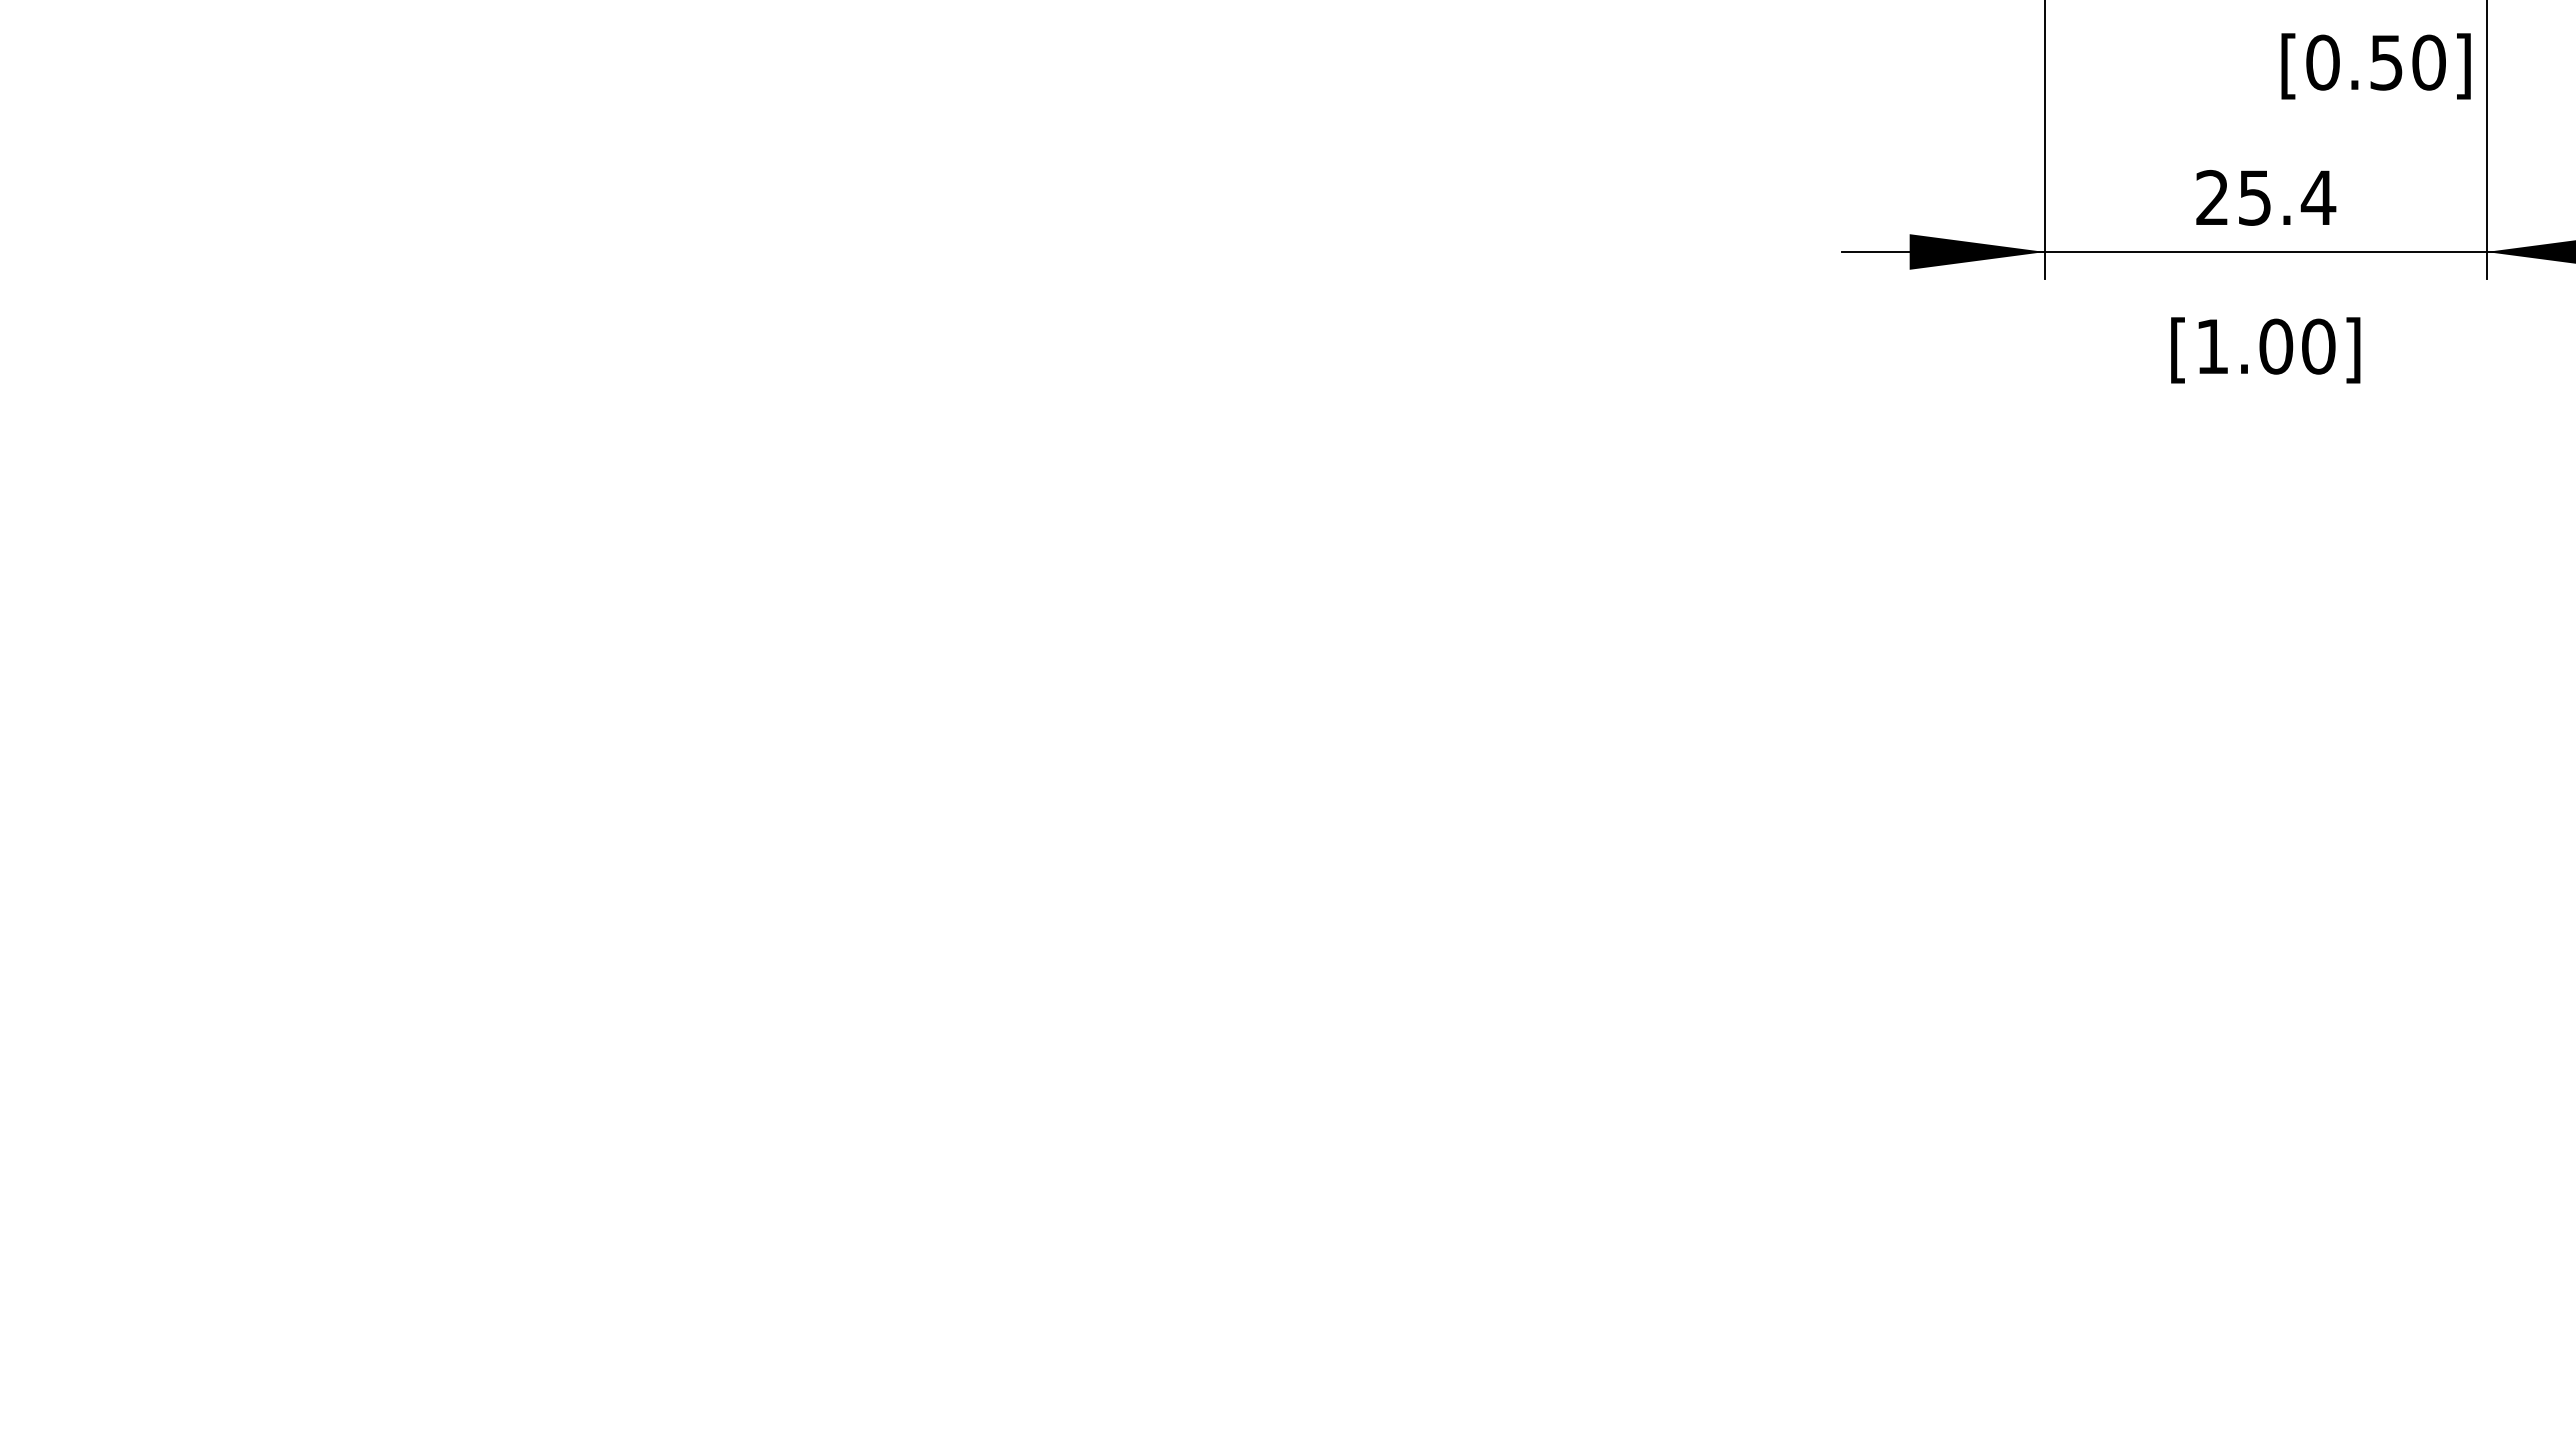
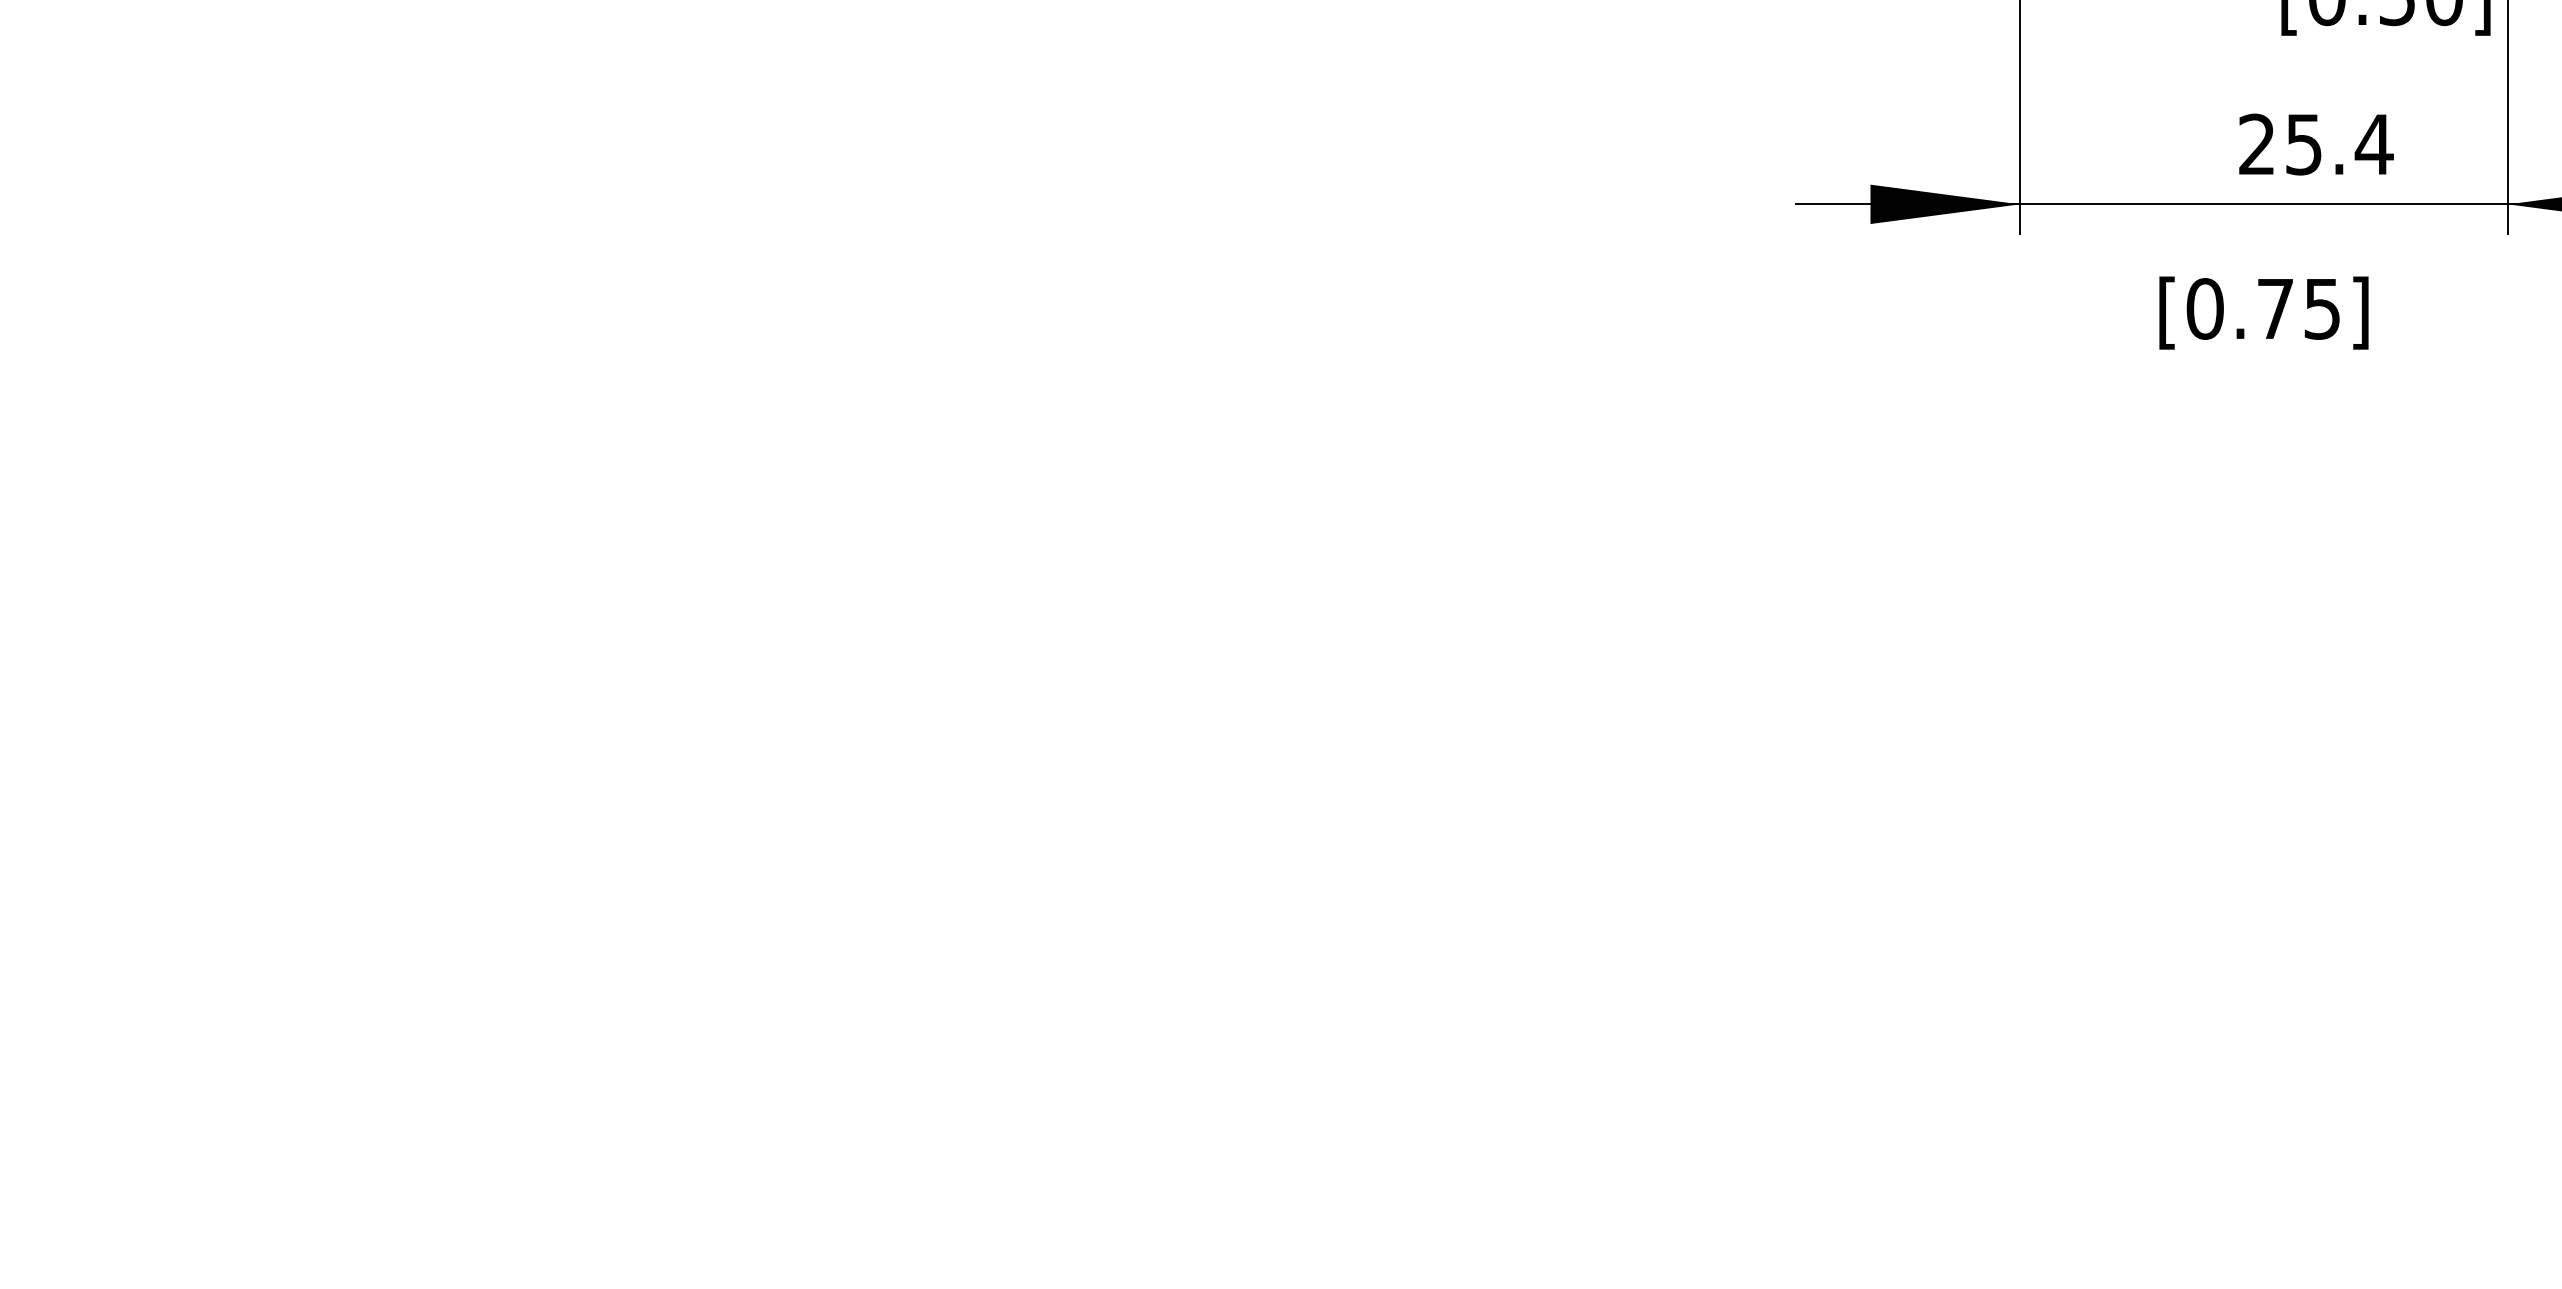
text: (2266, 197) -> (2316, 144), moved
text: (2265, 346) -> (2263, 308), [1.00] -> [0.75]

